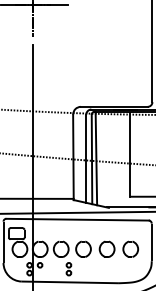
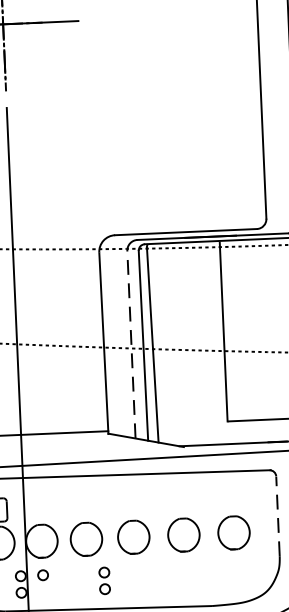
line: (86, 158) -> (131, 344), solid -> dashed
line: (151, 242) -> (277, 516), solid -> dashed

